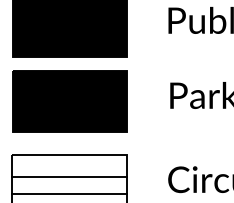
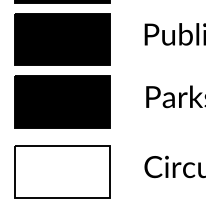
line: (69, 176) -> (62, 164), removed
line: (69, 194) -> (62, 179), removed

